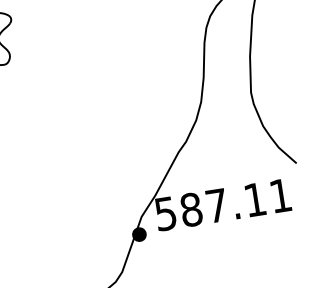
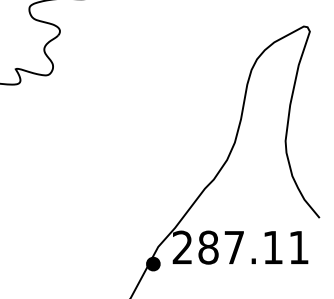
text: (165, 213) -> (182, 247), 587.11 -> 287.11

